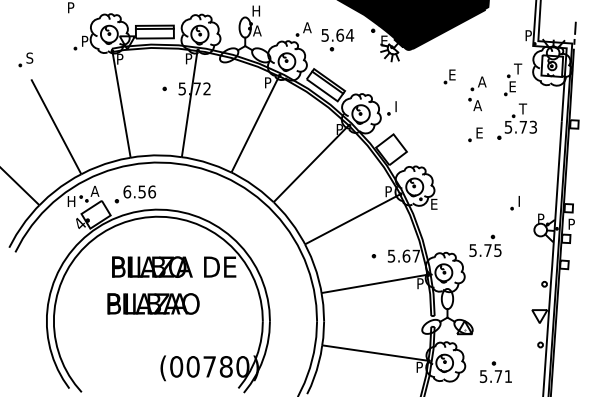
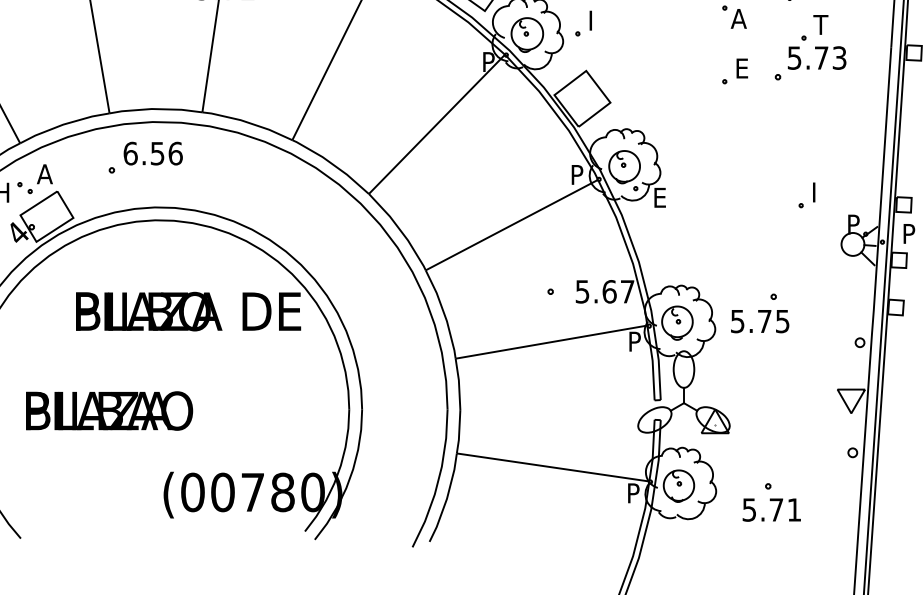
part: (134, 194) -> (143, 158), moved
part: (485, 245) -> (760, 312), moved
text: (153, 303) -> (109, 410), moved

